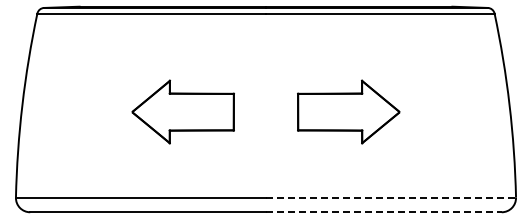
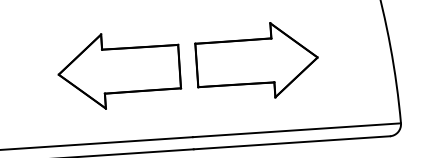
part: (182, 111) -> (118, 70), size x1.43
part: (348, 111) -> (256, 60), size x1.43
line: (391, 197) -> (297, 130), dashed -> solid
line: (383, 212) -> (291, 143), dashed -> solid

